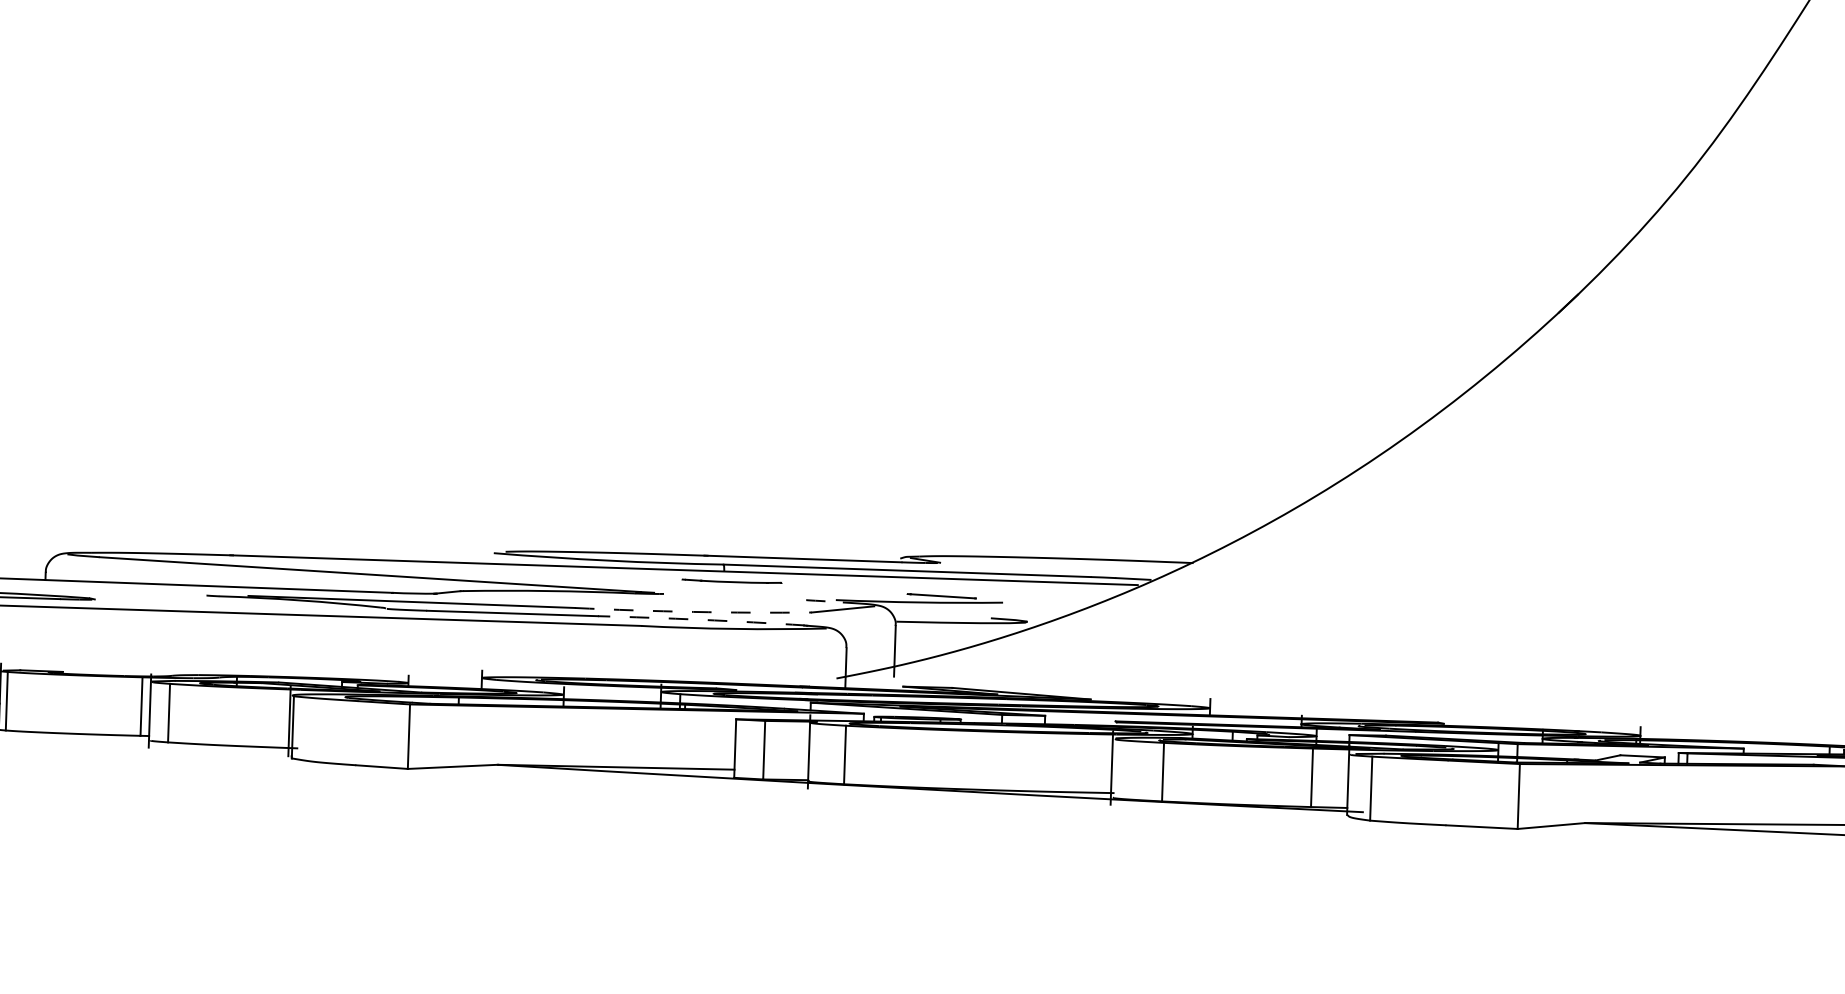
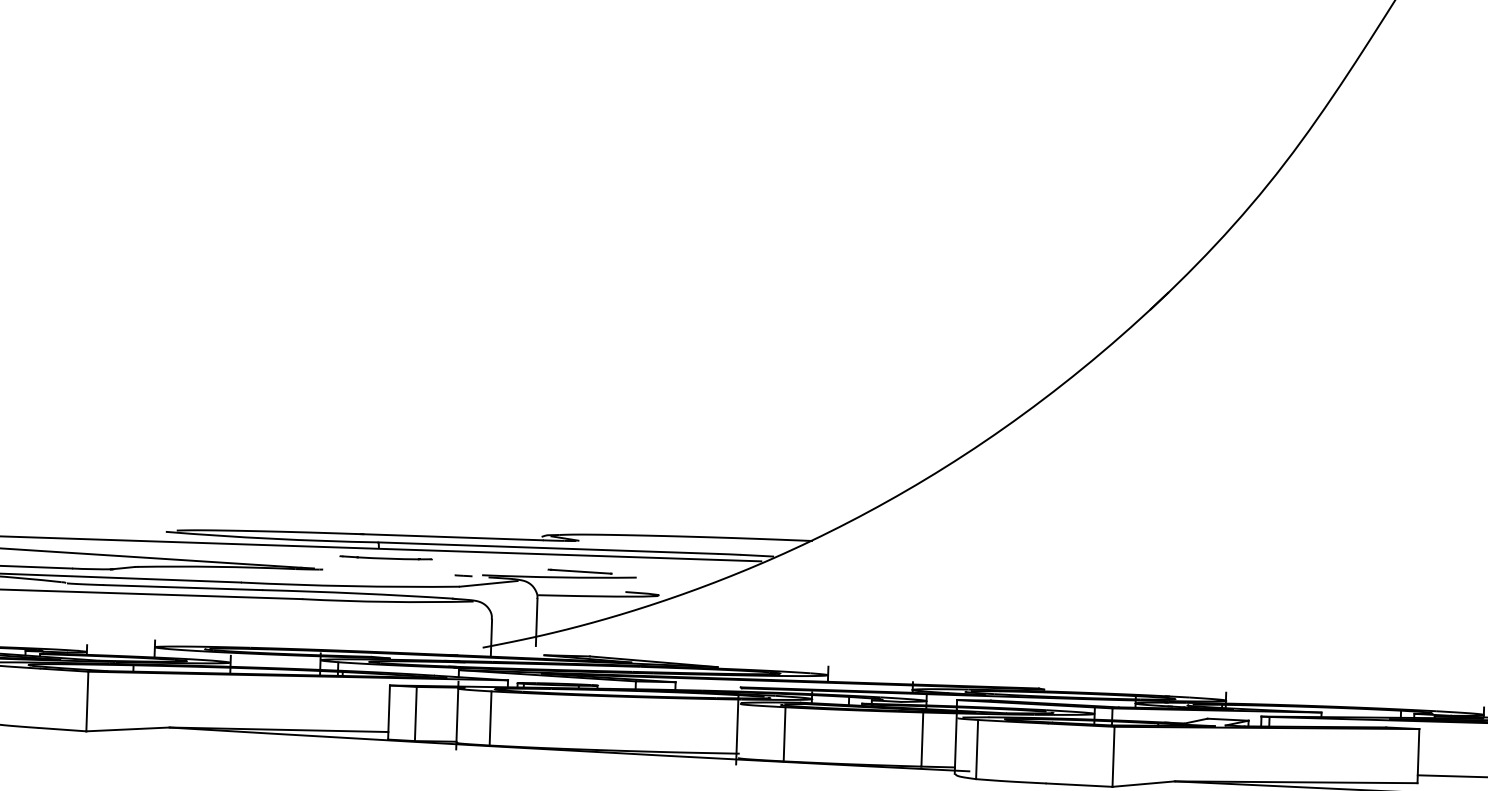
arc: (693, 611) -> (350, 585), dashed -> solid
arc: (701, 619) -> (357, 593), dashed -> solid

